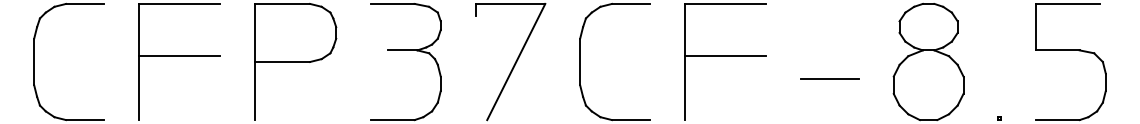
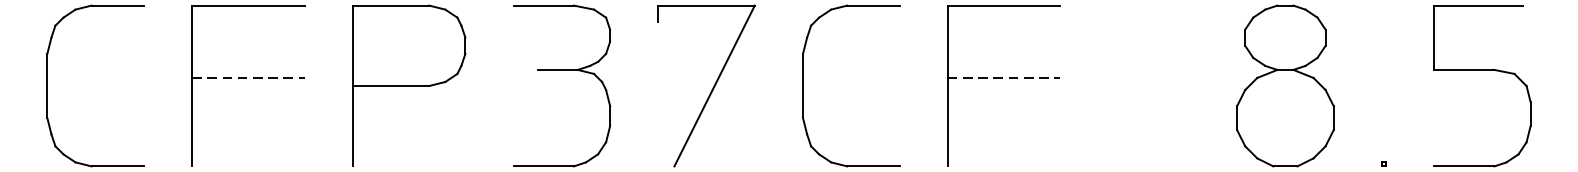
line: (179, 56) -> (248, 78), solid -> dashed
line: (725, 56) -> (1004, 78), solid -> dashed
line: (829, 78) -> (1148, 108), removed

